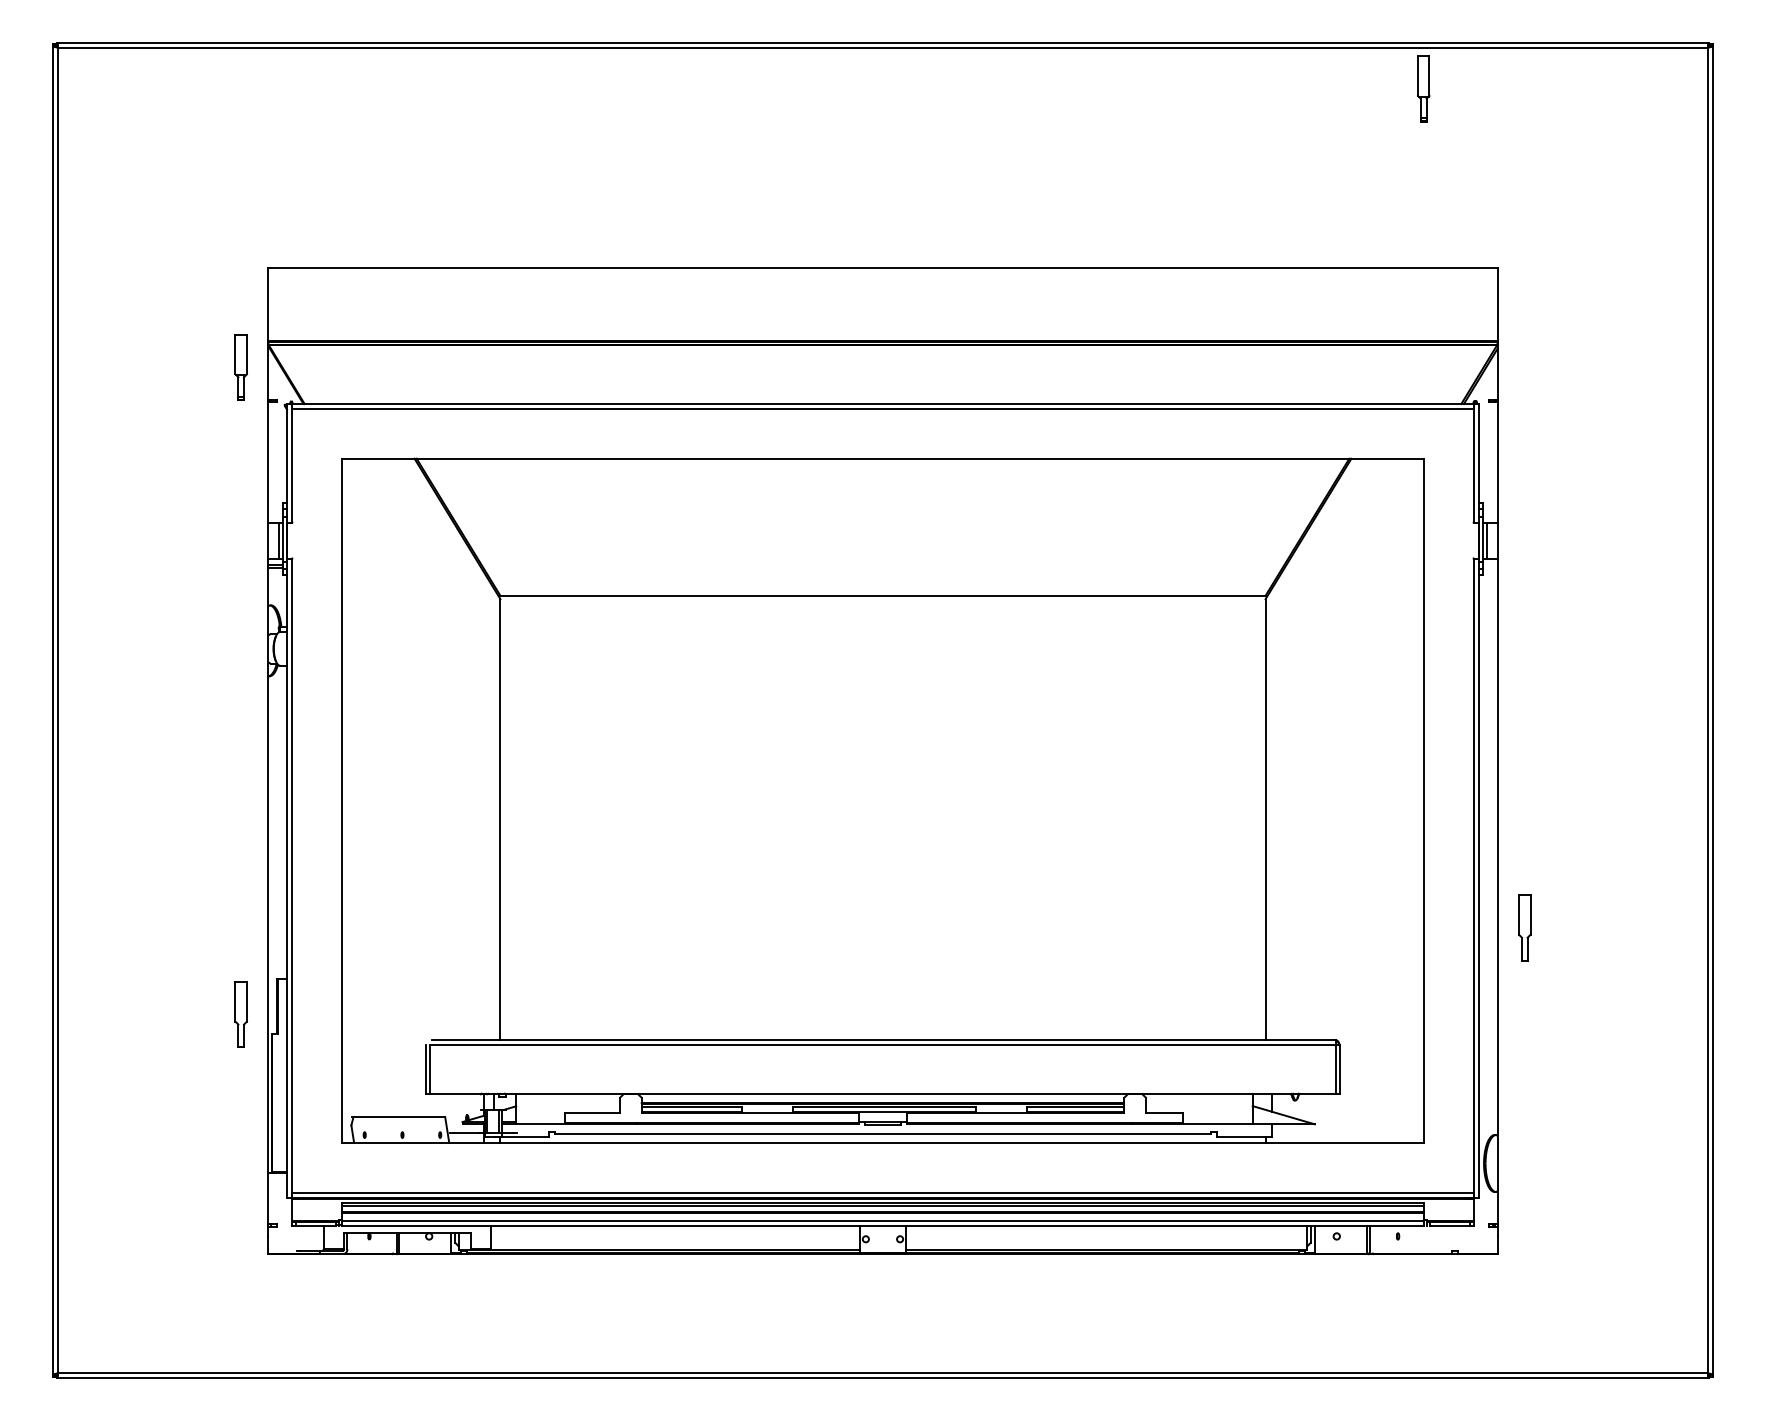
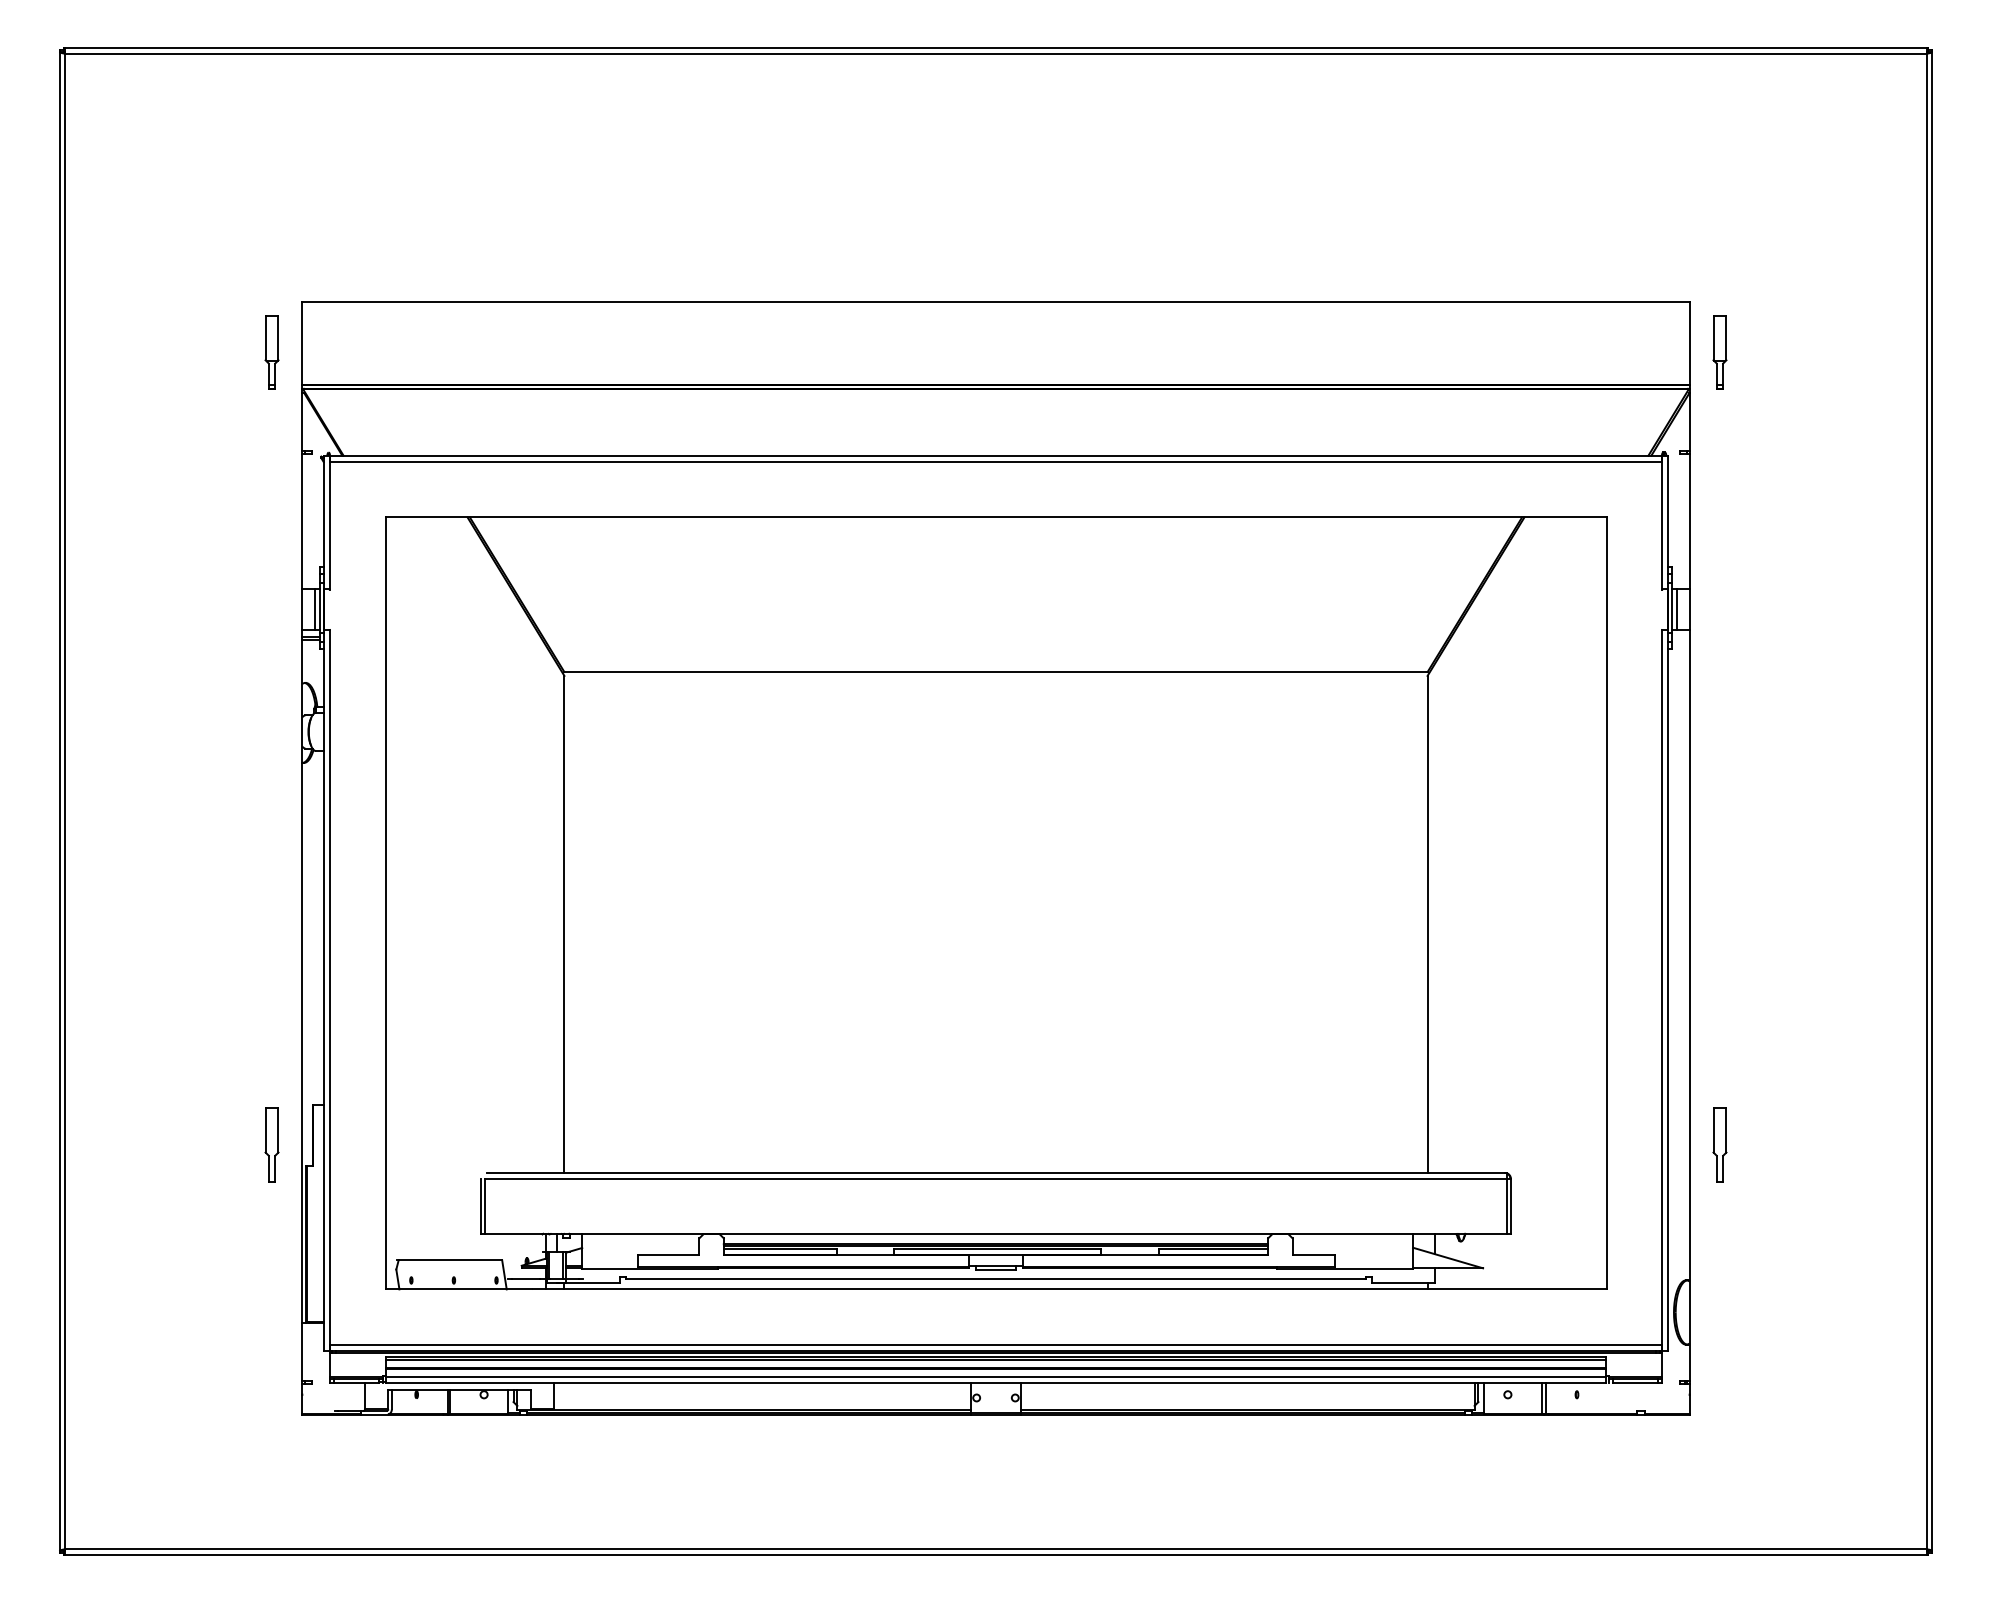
part: (1423, 89) -> (1719, 352), moved
part: (240, 367) -> (271, 352), moved
part: (1524, 927) -> (1719, 1144), moved

